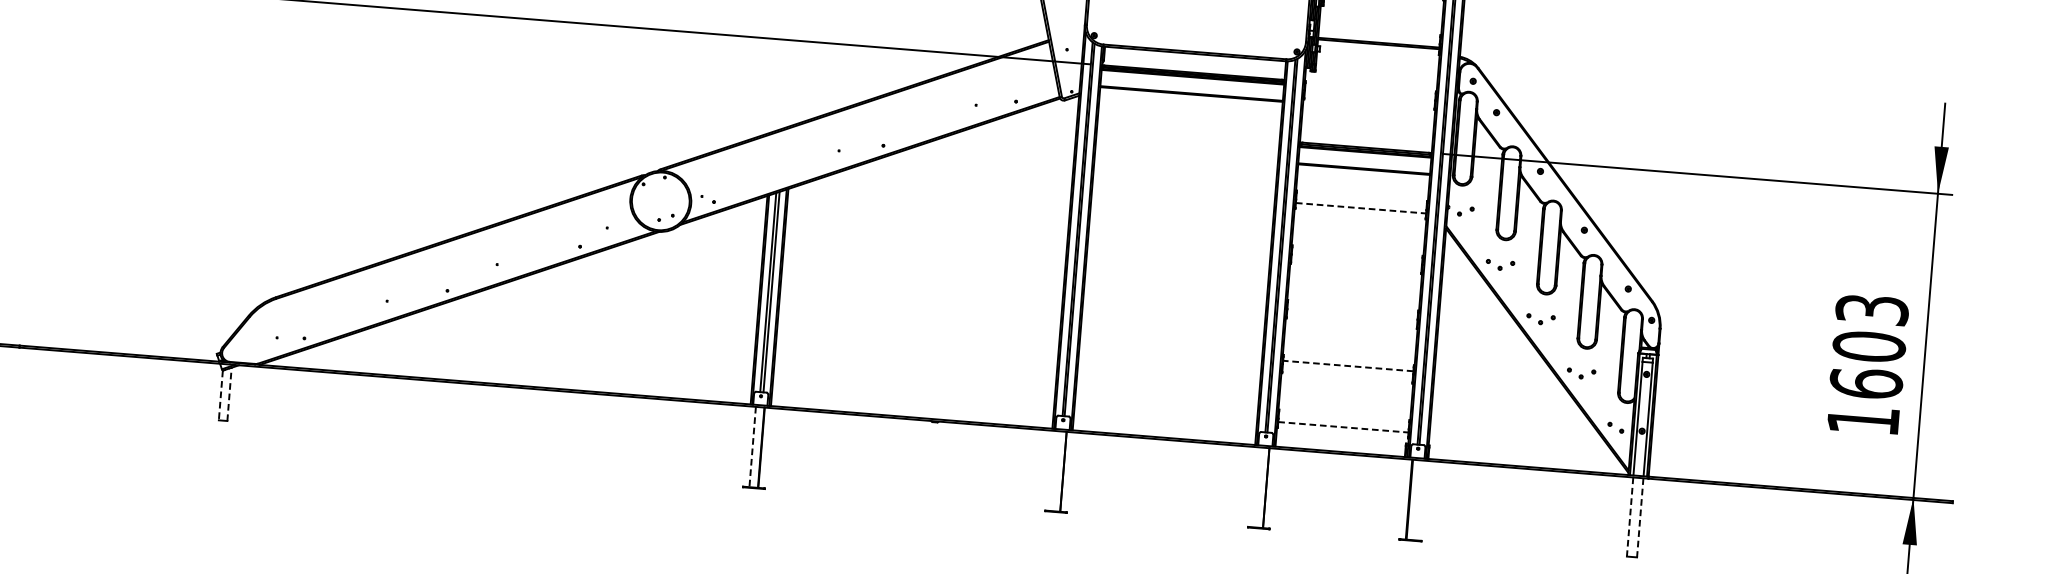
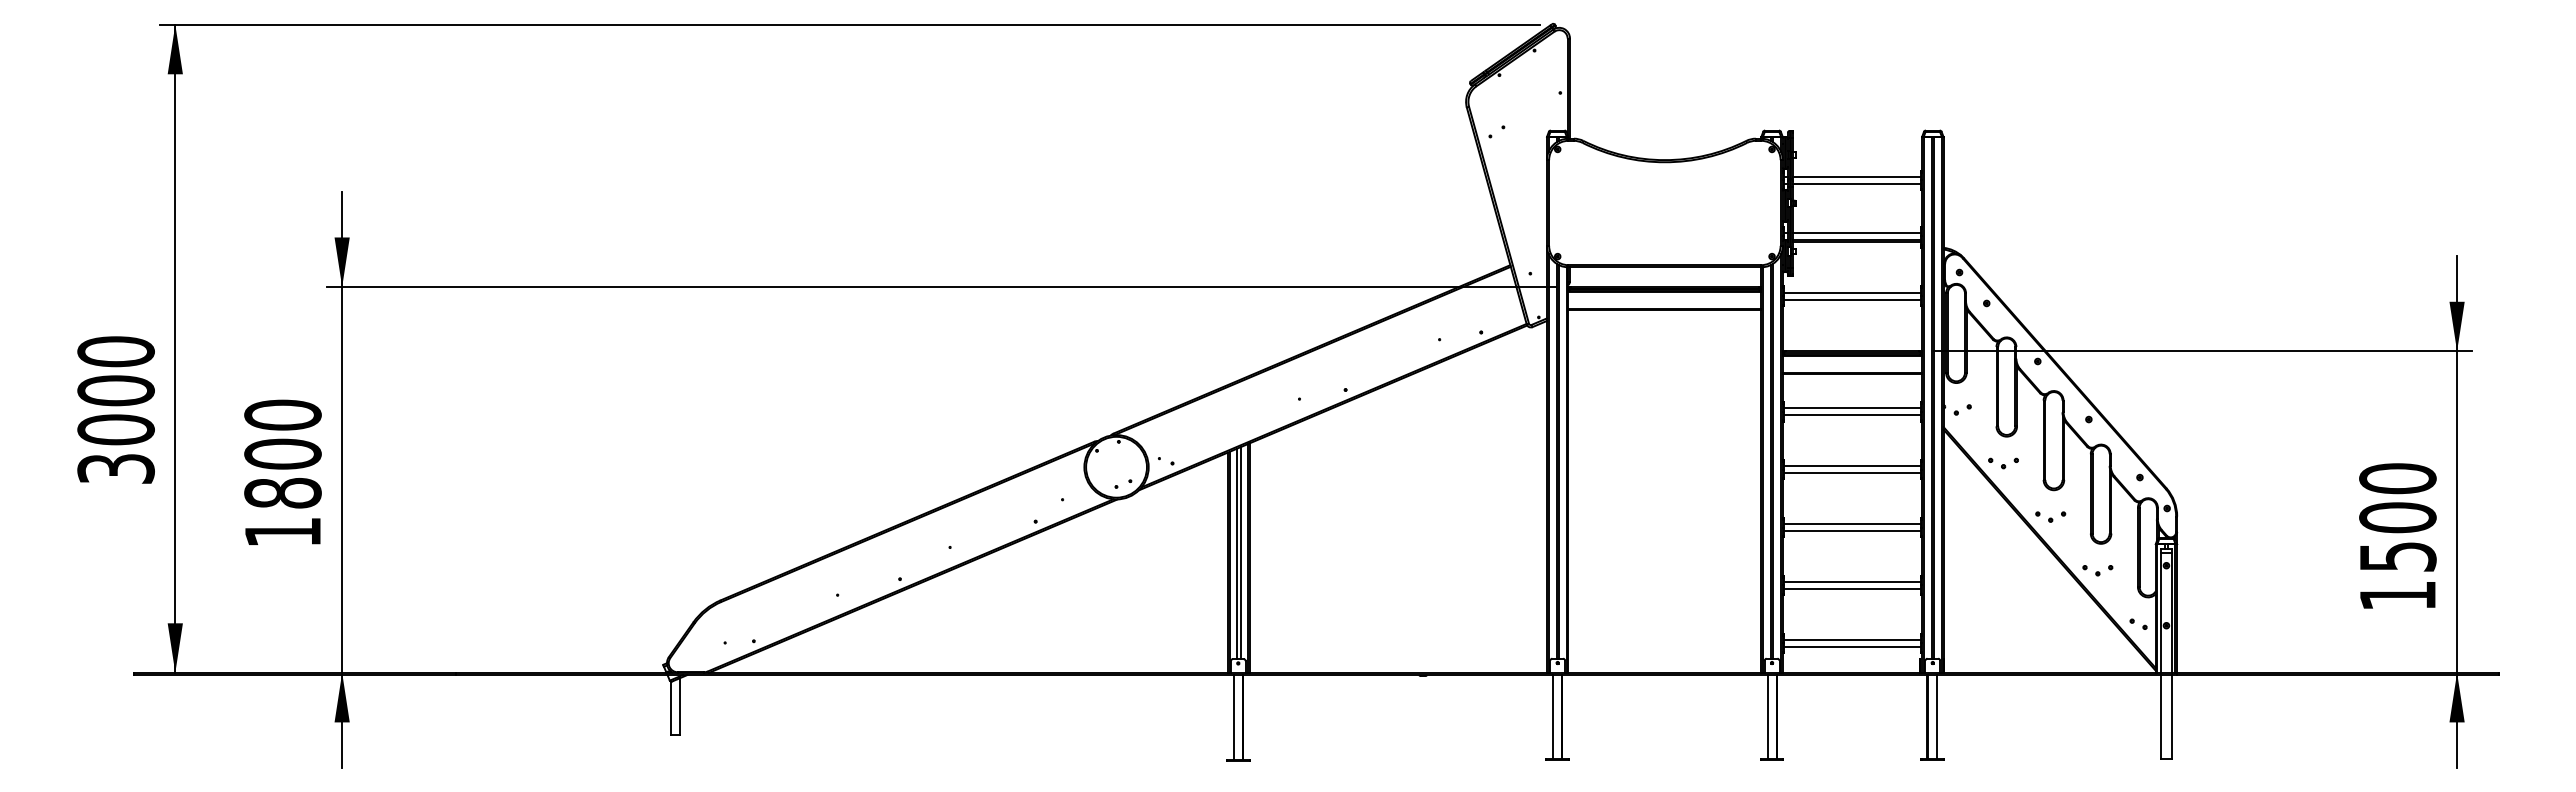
line: (1379, 36) -> (1857, 233), added
line: (1370, 92) -> (1852, 292), added
line: (1369, 98) -> (1852, 299), added
line: (1361, 201) -> (1852, 408), added
line: (1361, 208) -> (1852, 415), dashed -> solid
line: (1357, 256) -> (1852, 466), added
line: (1356, 263) -> (1852, 473), added
line: (1352, 311) -> (1852, 524), added
line: (1352, 318) -> (1852, 531), added
text: (1868, 346) -> (2397, 517), 1603 -> 1500
line: (1348, 366) -> (1852, 582), dashed -> solid
line: (1347, 372) -> (1852, 588), added
line: (229, 393) -> (679, 705), dashed -> solid
line: (220, 395) -> (670, 708), dashed -> solid
line: (1344, 420) -> (1852, 639), added
line: (1343, 427) -> (1852, 646), dashed -> solid
line: (752, 447) -> (1233, 717), dashed -> solid
line: (1055, 471) -> (1553, 717), added
line: (1257, 487) -> (1767, 717), added
line: (1418, 500) -> (1937, 717), added
line: (1630, 516) -> (2161, 716), dashed -> solid
line: (1639, 517) -> (2171, 716), dashed -> solid

